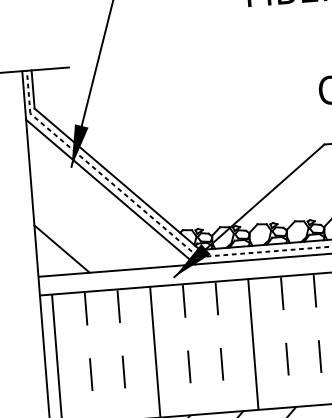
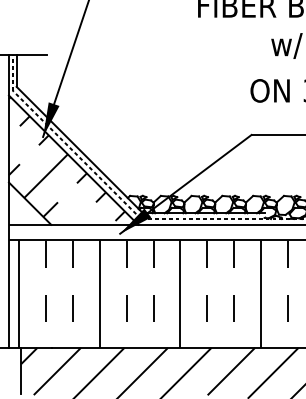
hatch: (101, 190) -> (66, 158), added

